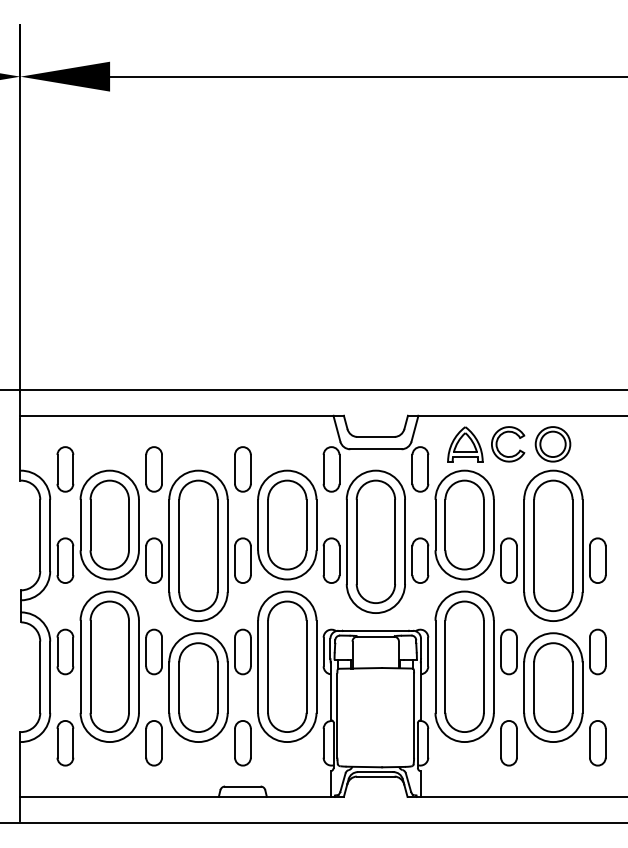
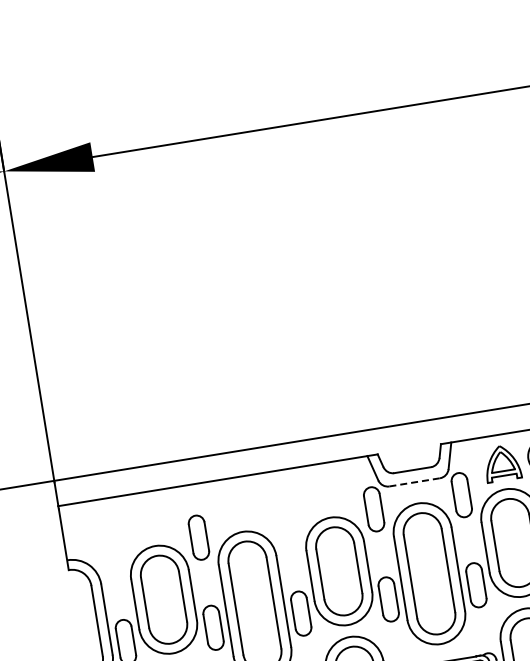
line: (375, 449) -> (414, 482), solid -> dashed
part: (65, 469) -> (111, 551), removed
part: (242, 469) -> (286, 523), removed

